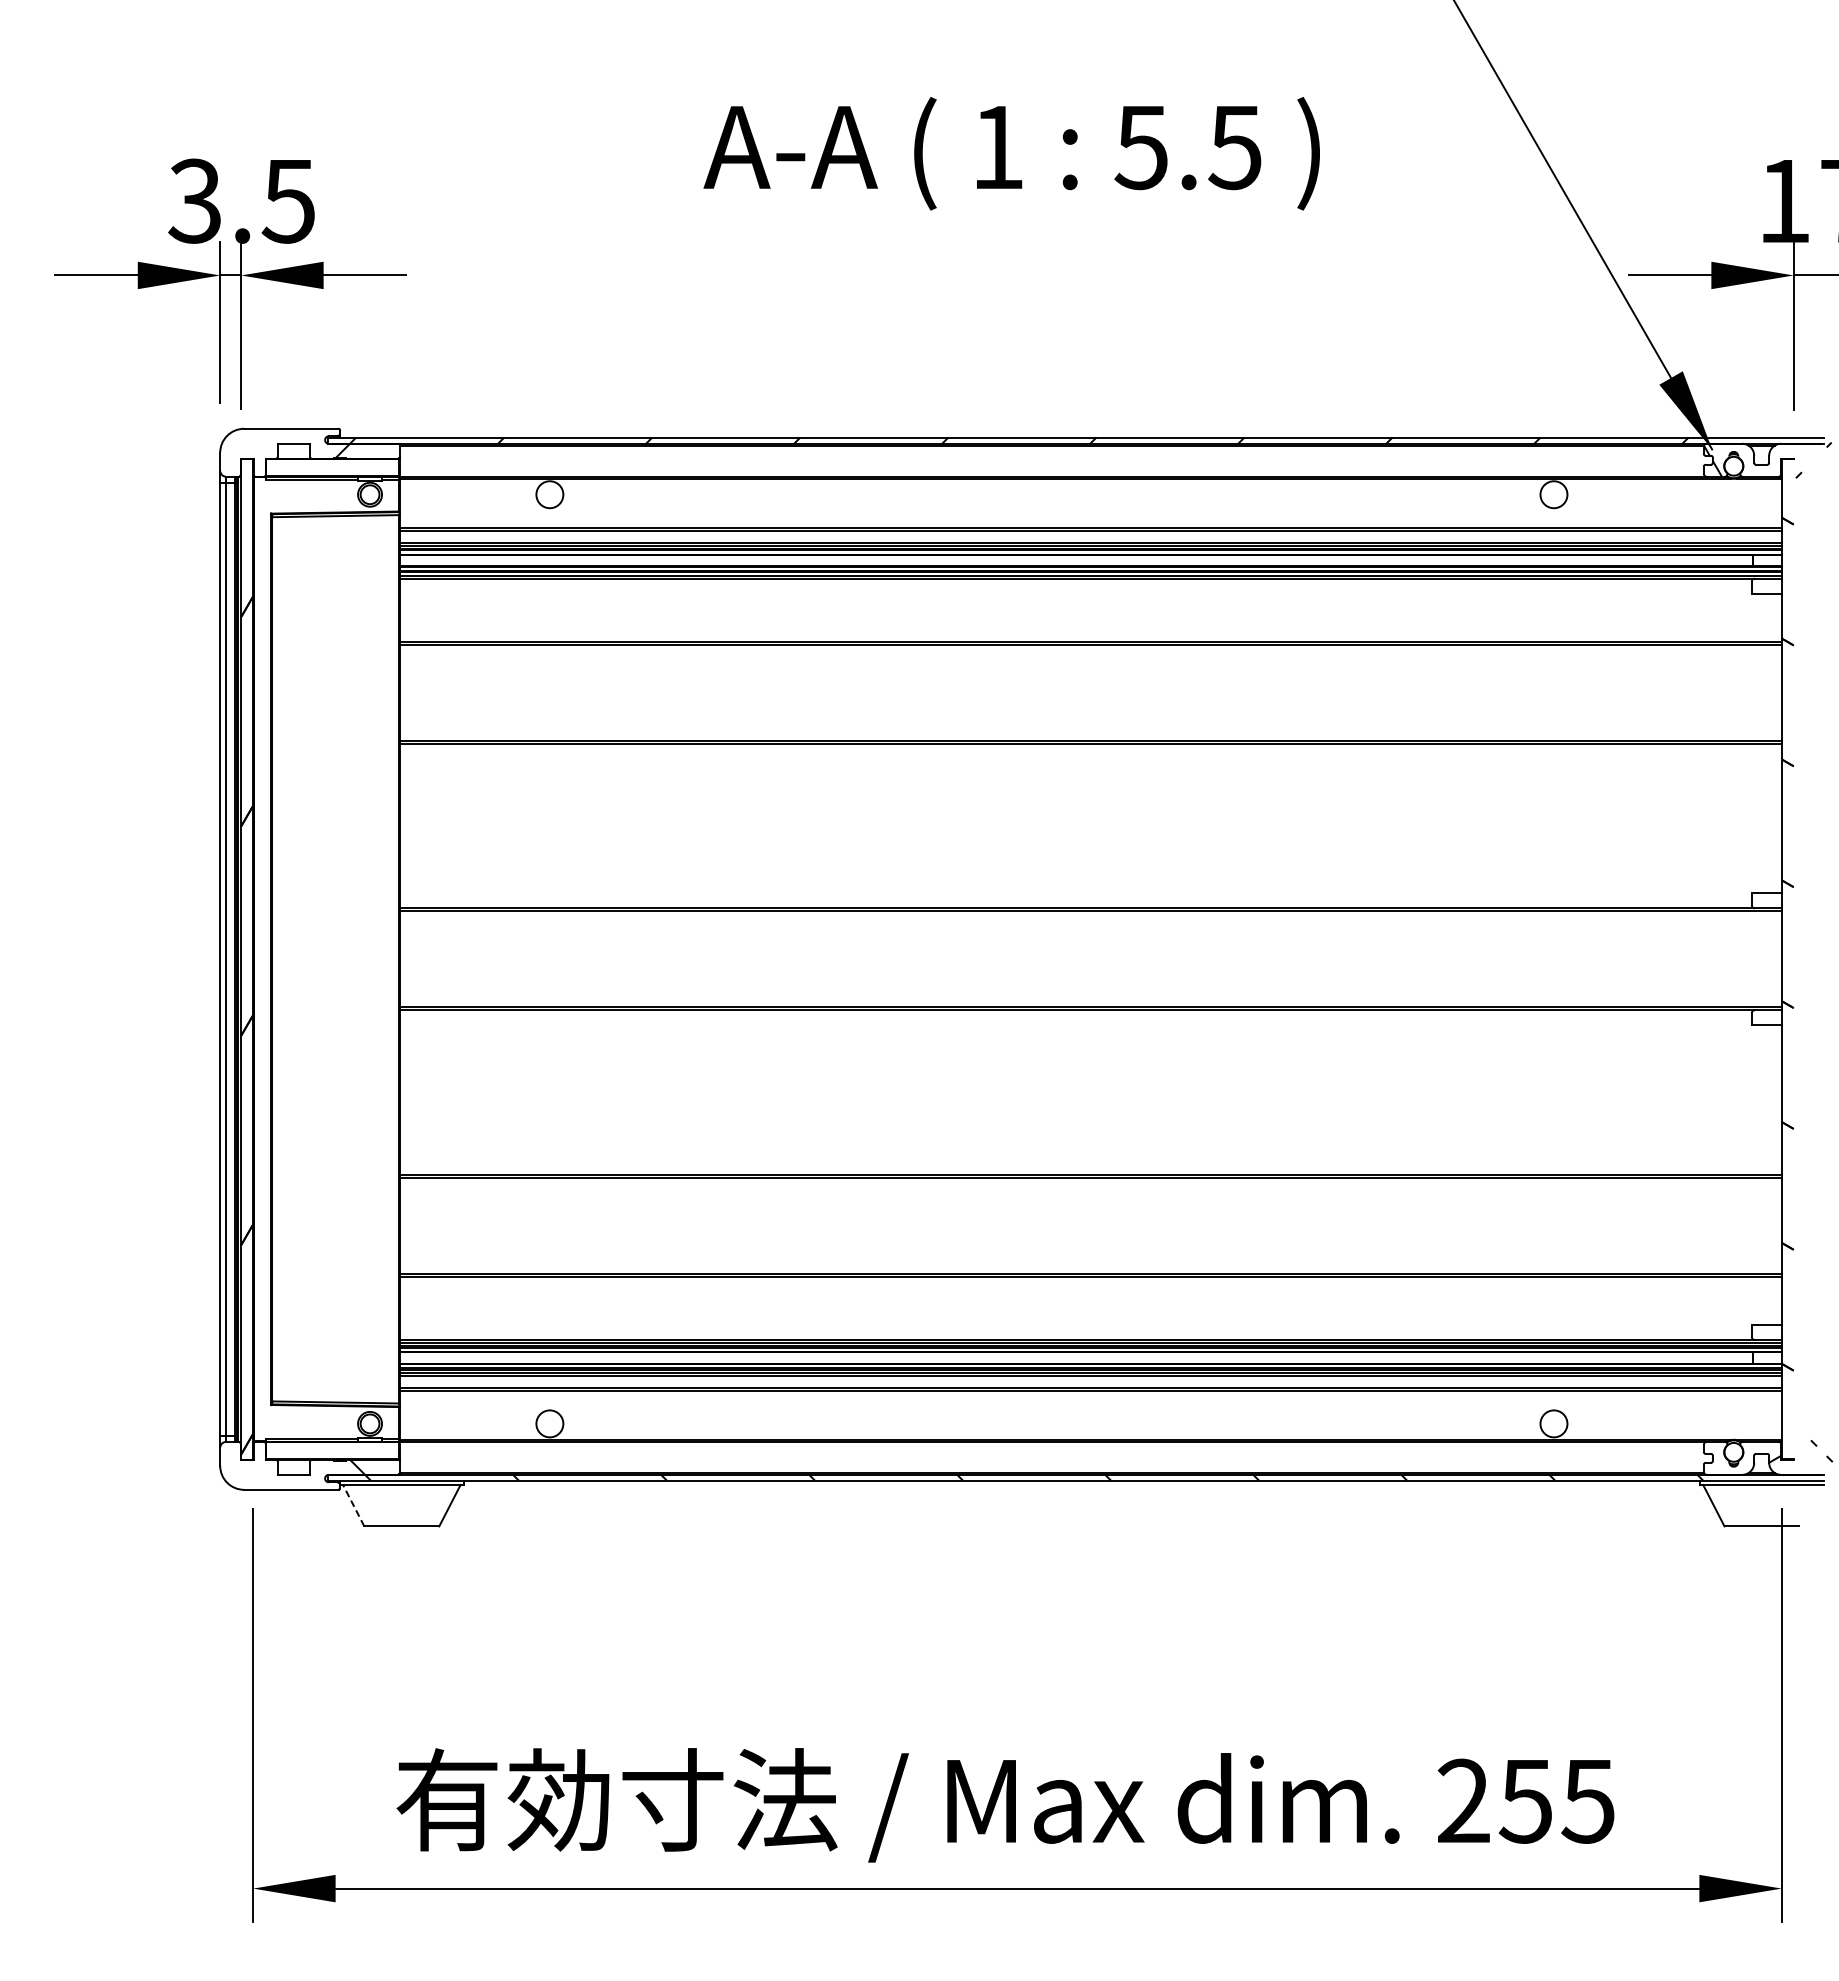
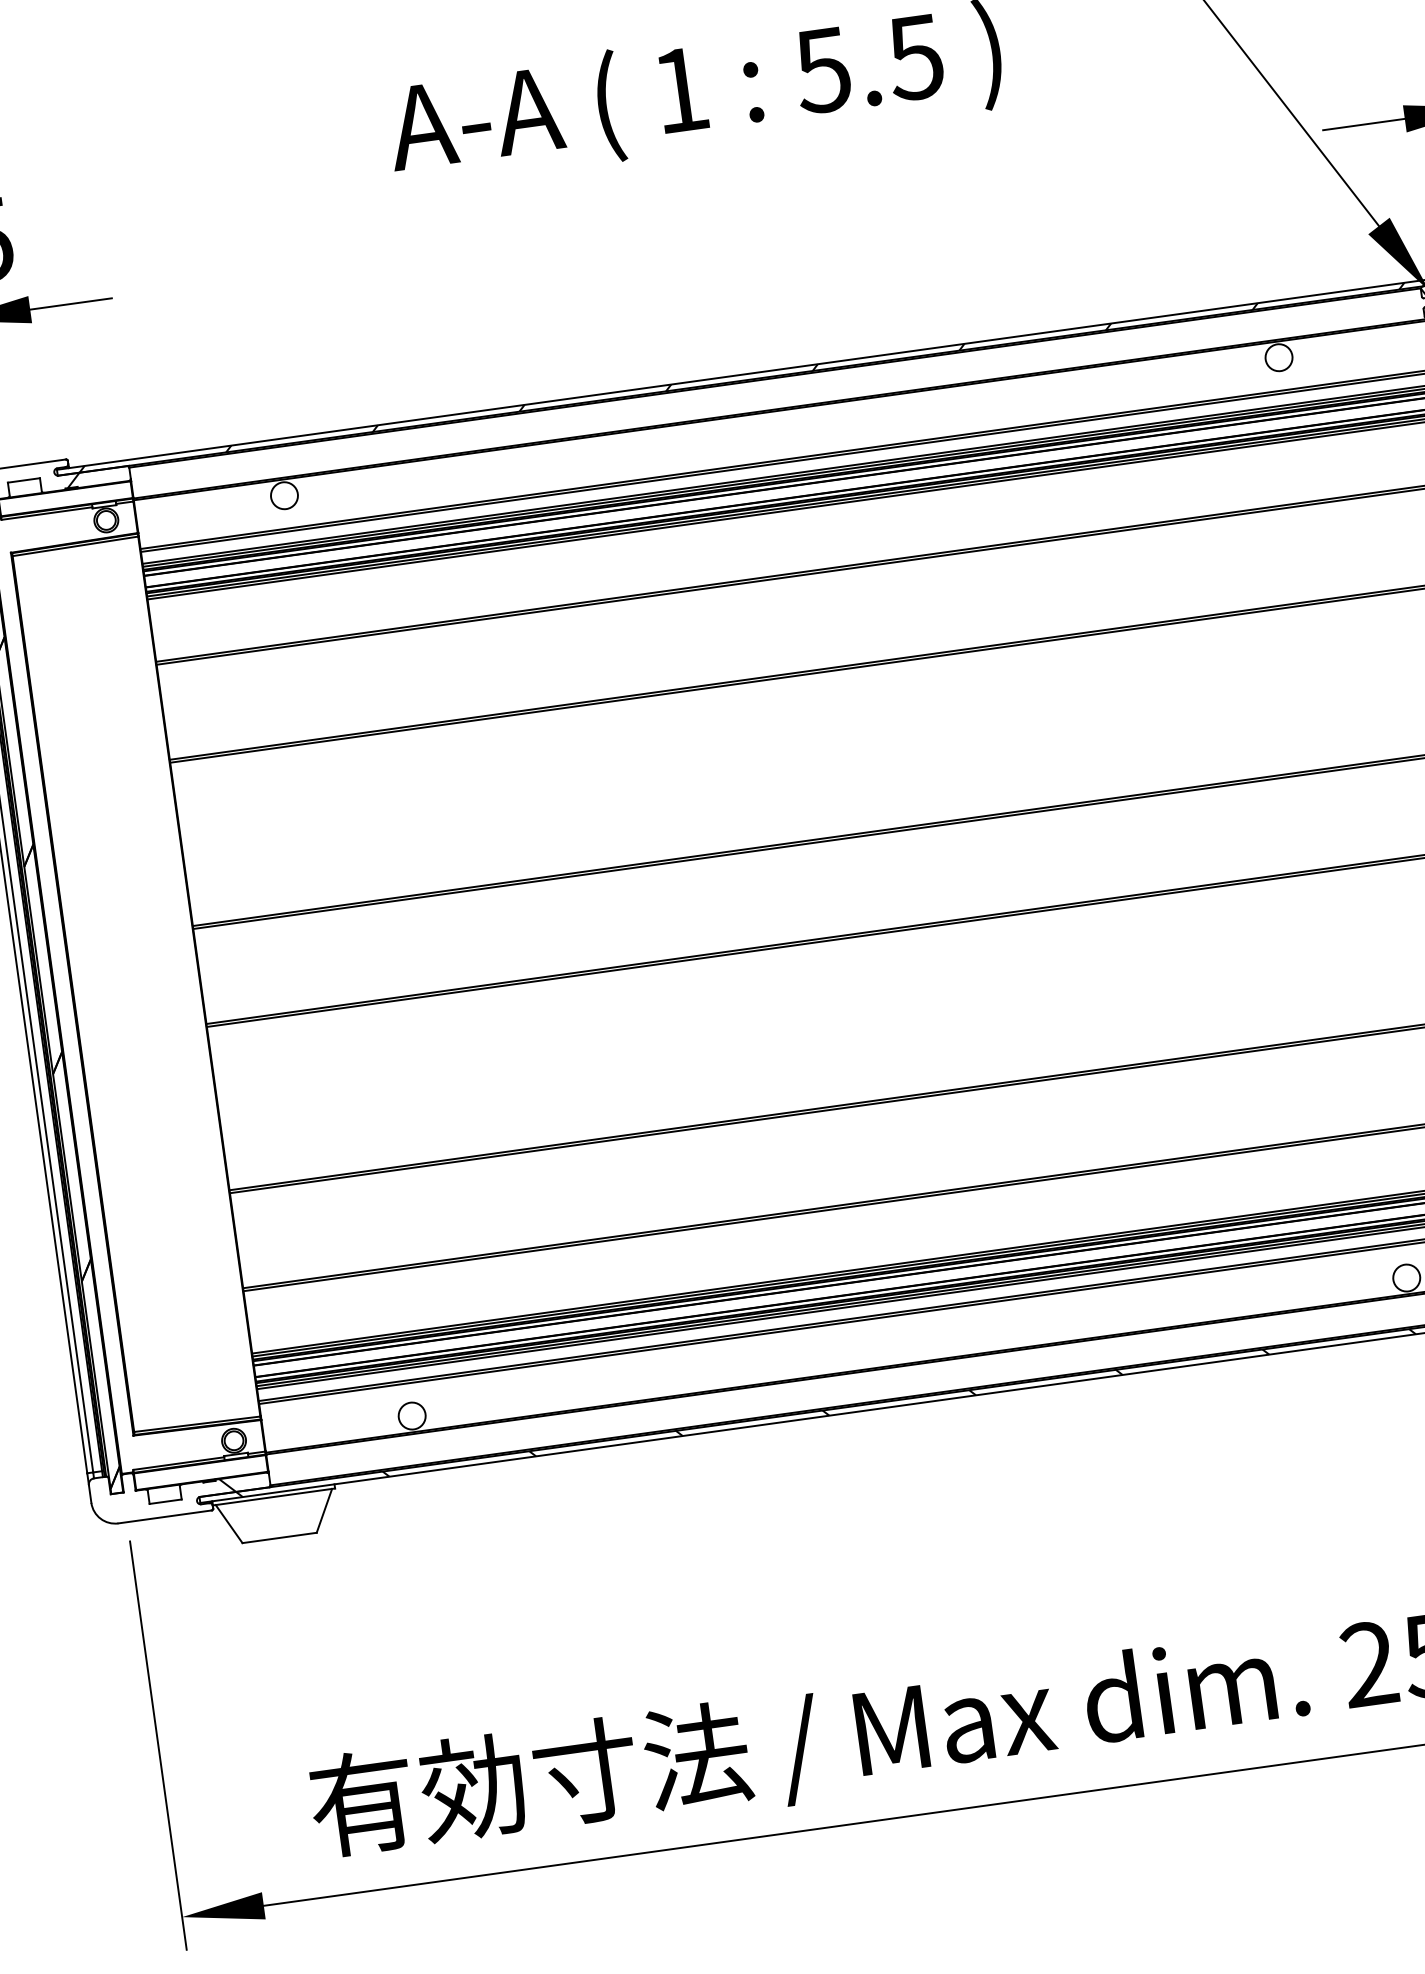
line: (353, 1505) -> (228, 1523), dashed -> solid

